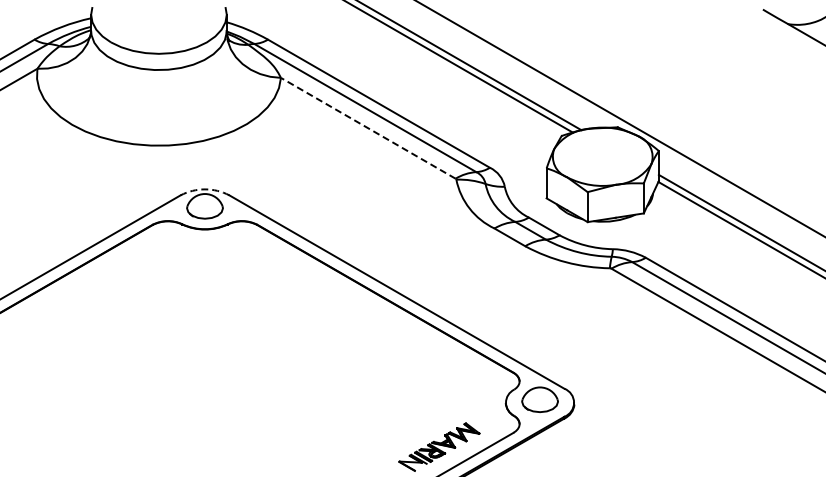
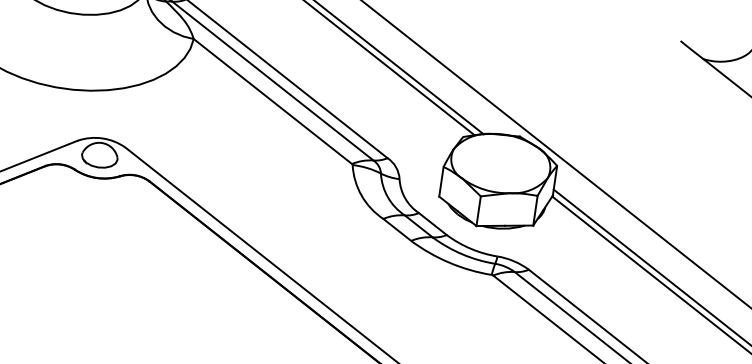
line: (368, 128) -> (273, 101), dashed -> solid
arc: (205, 189) -> (102, 138), dashed -> solid

